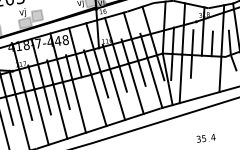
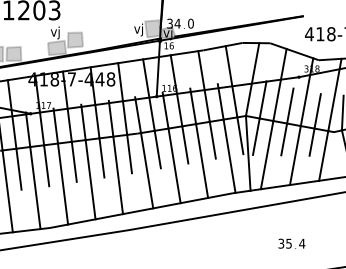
line: (210, 65) -> (311, 141), added
line: (200, 76) -> (295, 155), added
line: (85, 90) -> (129, 153), added

